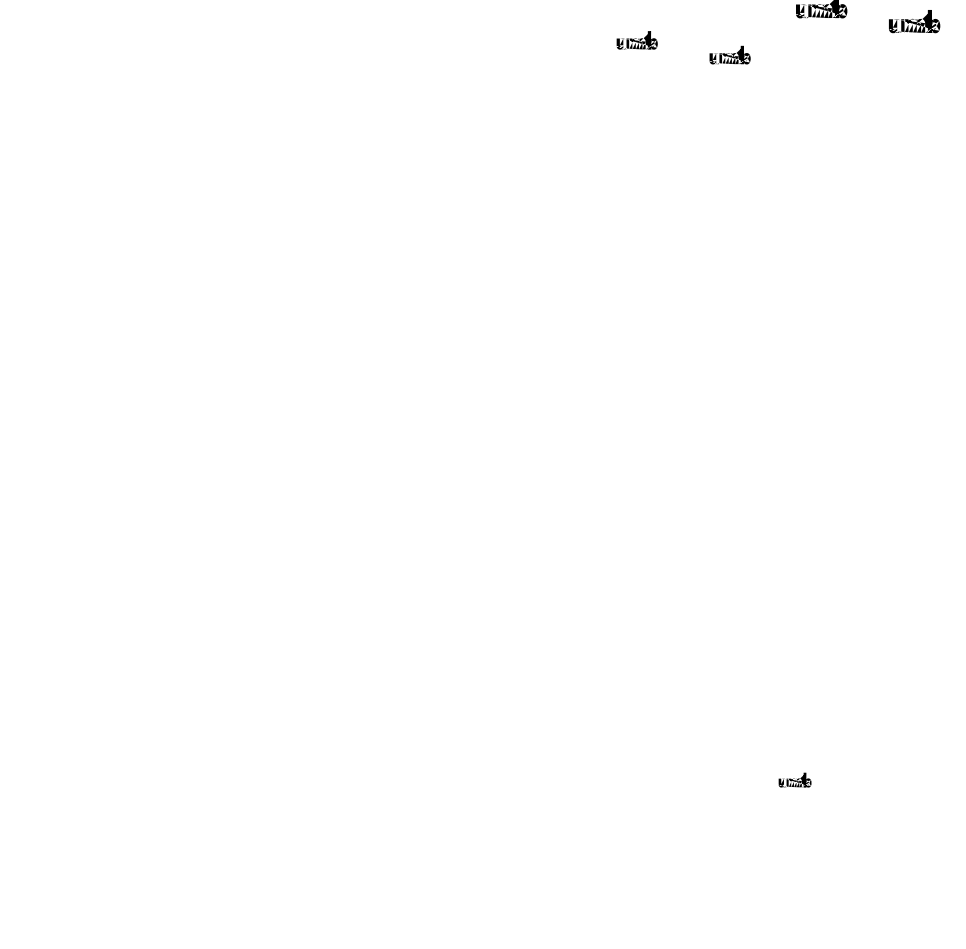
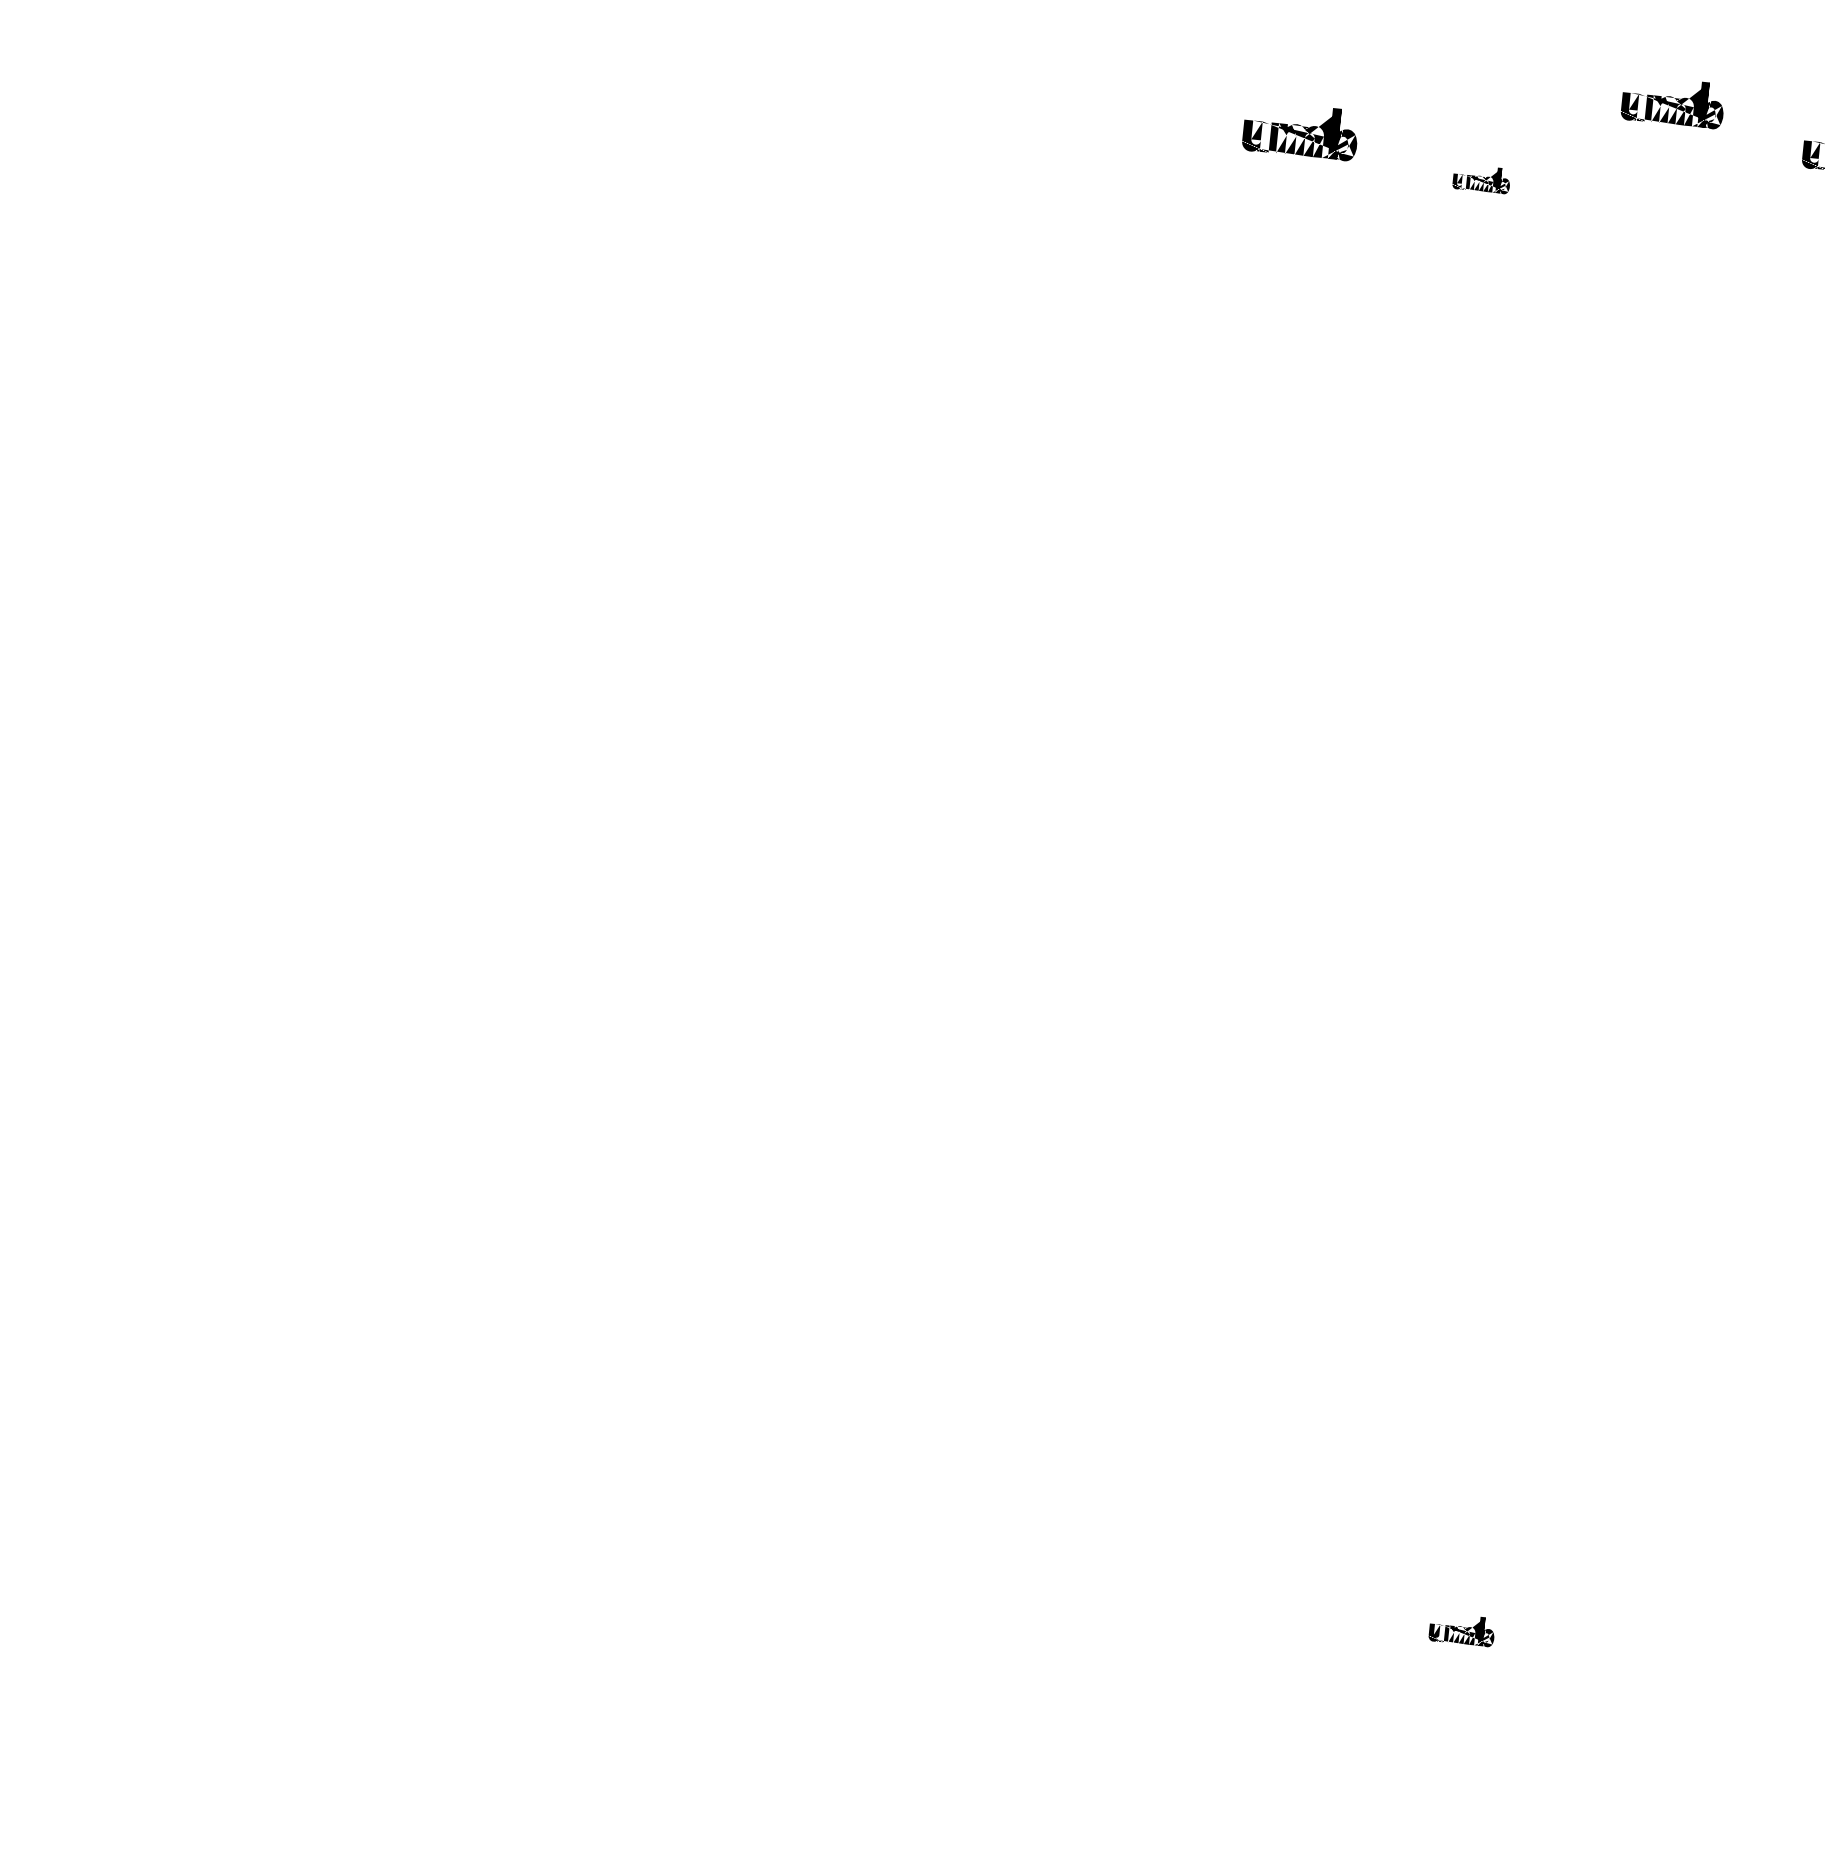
part: (636, 40) -> (1299, 130), size x1.4
part: (729, 54) -> (1480, 177), size x0.7

